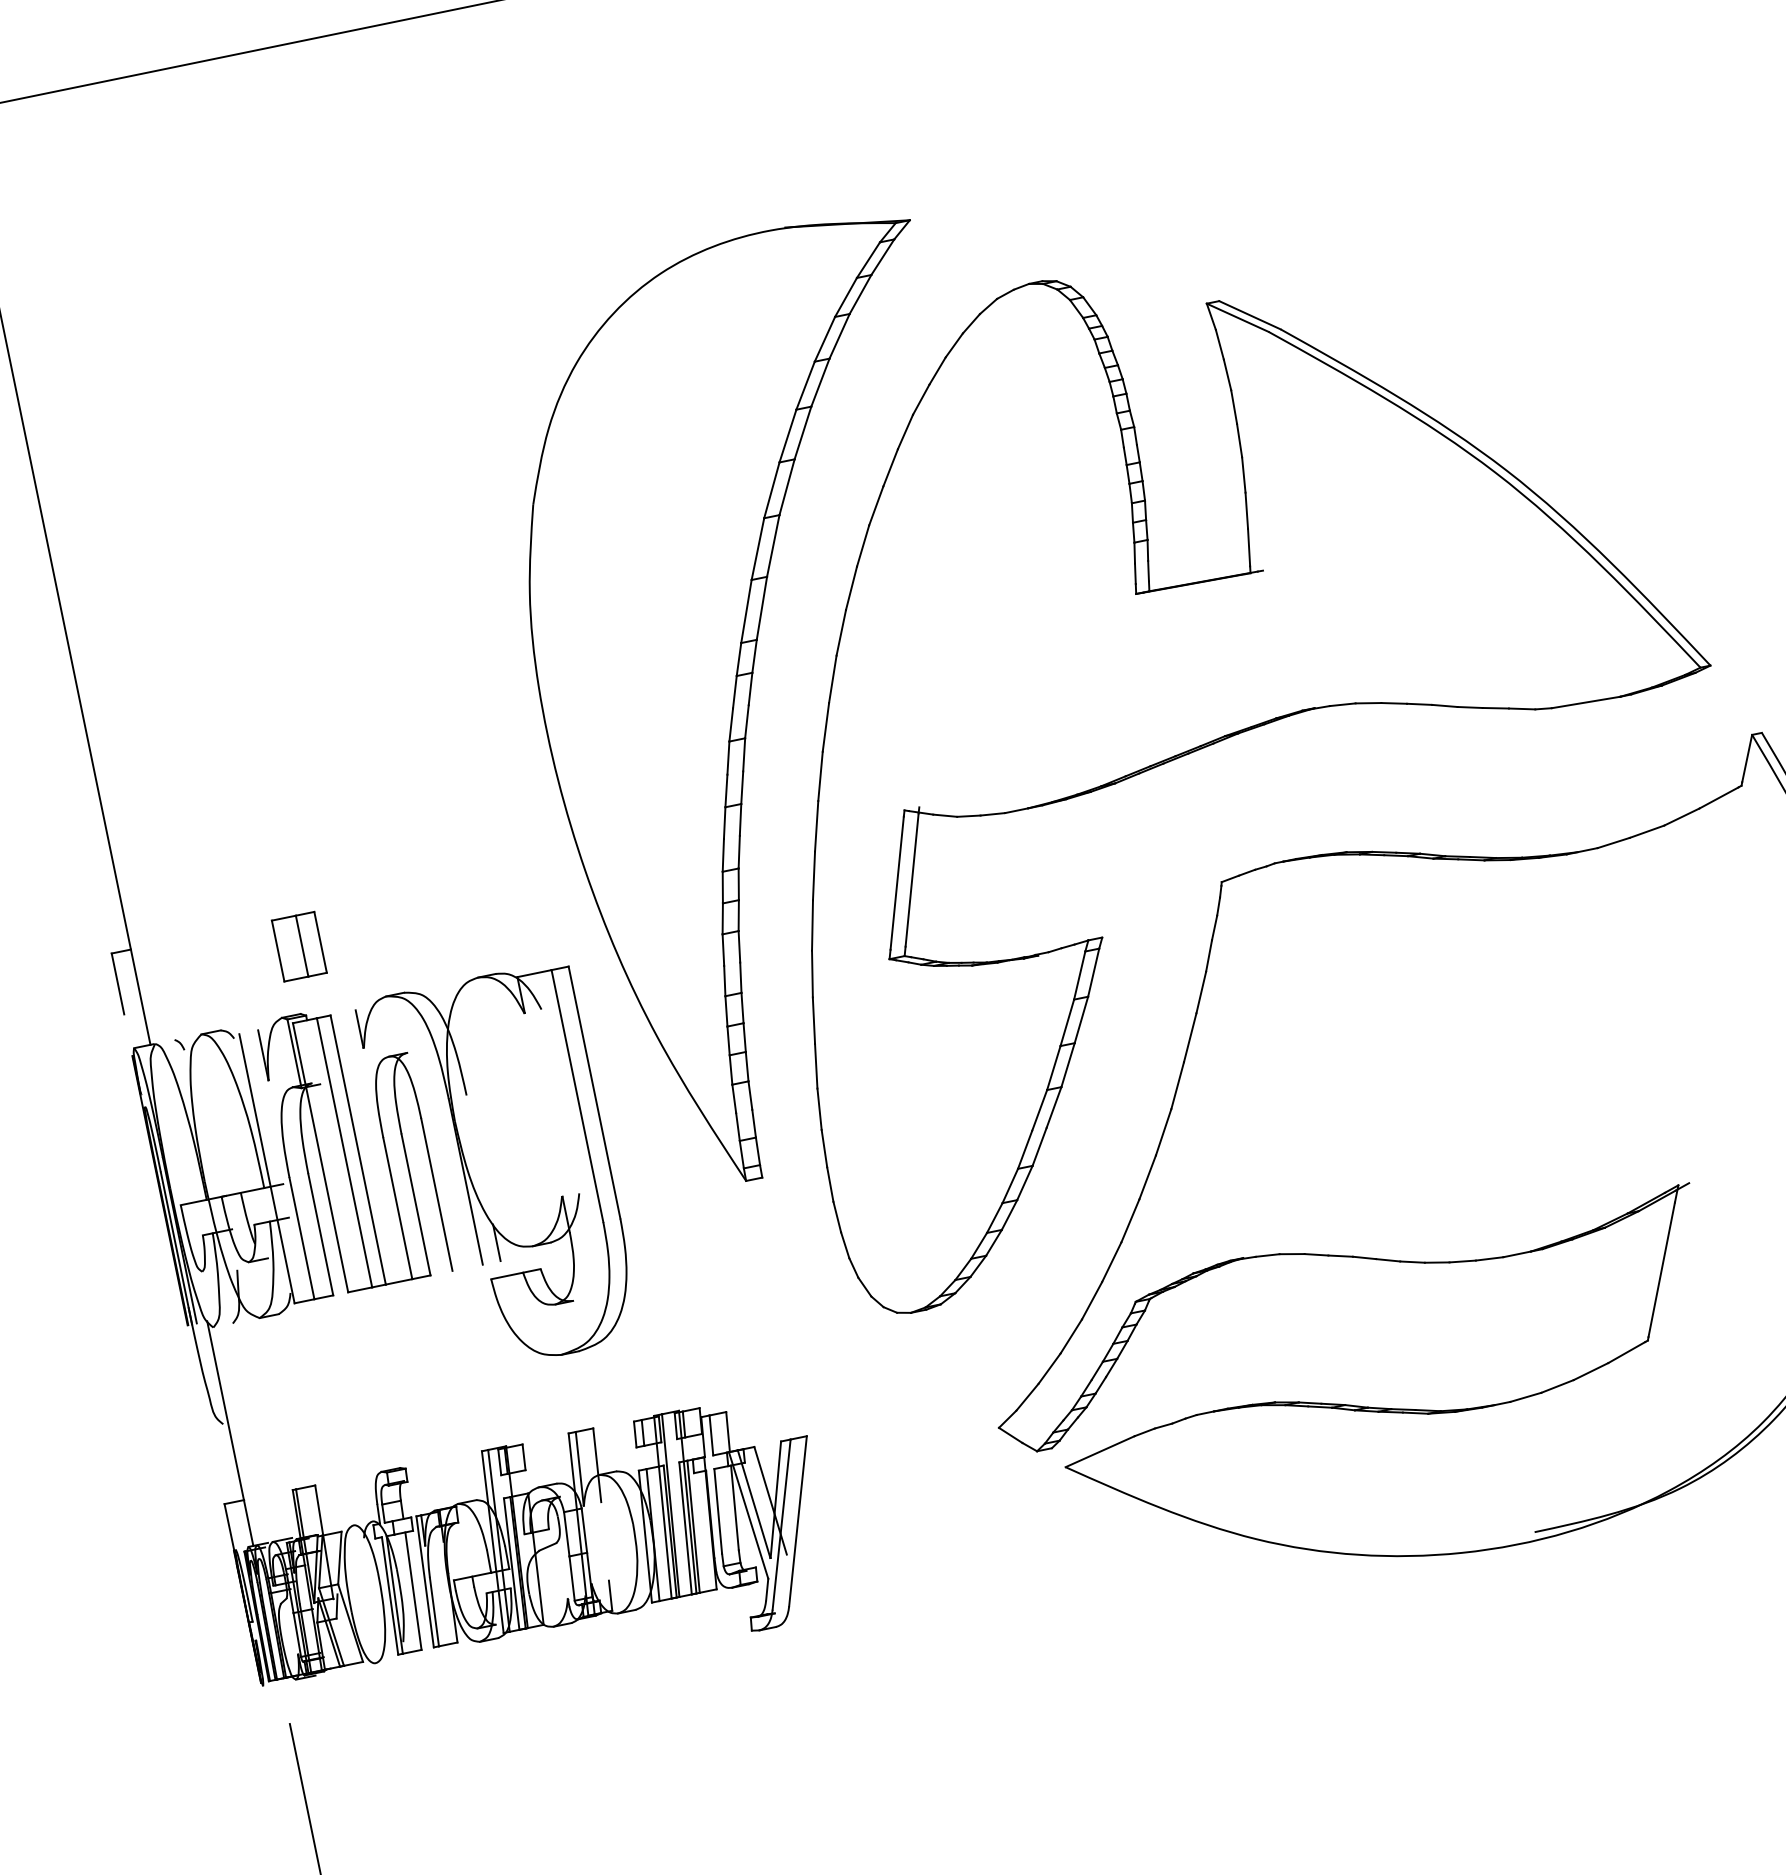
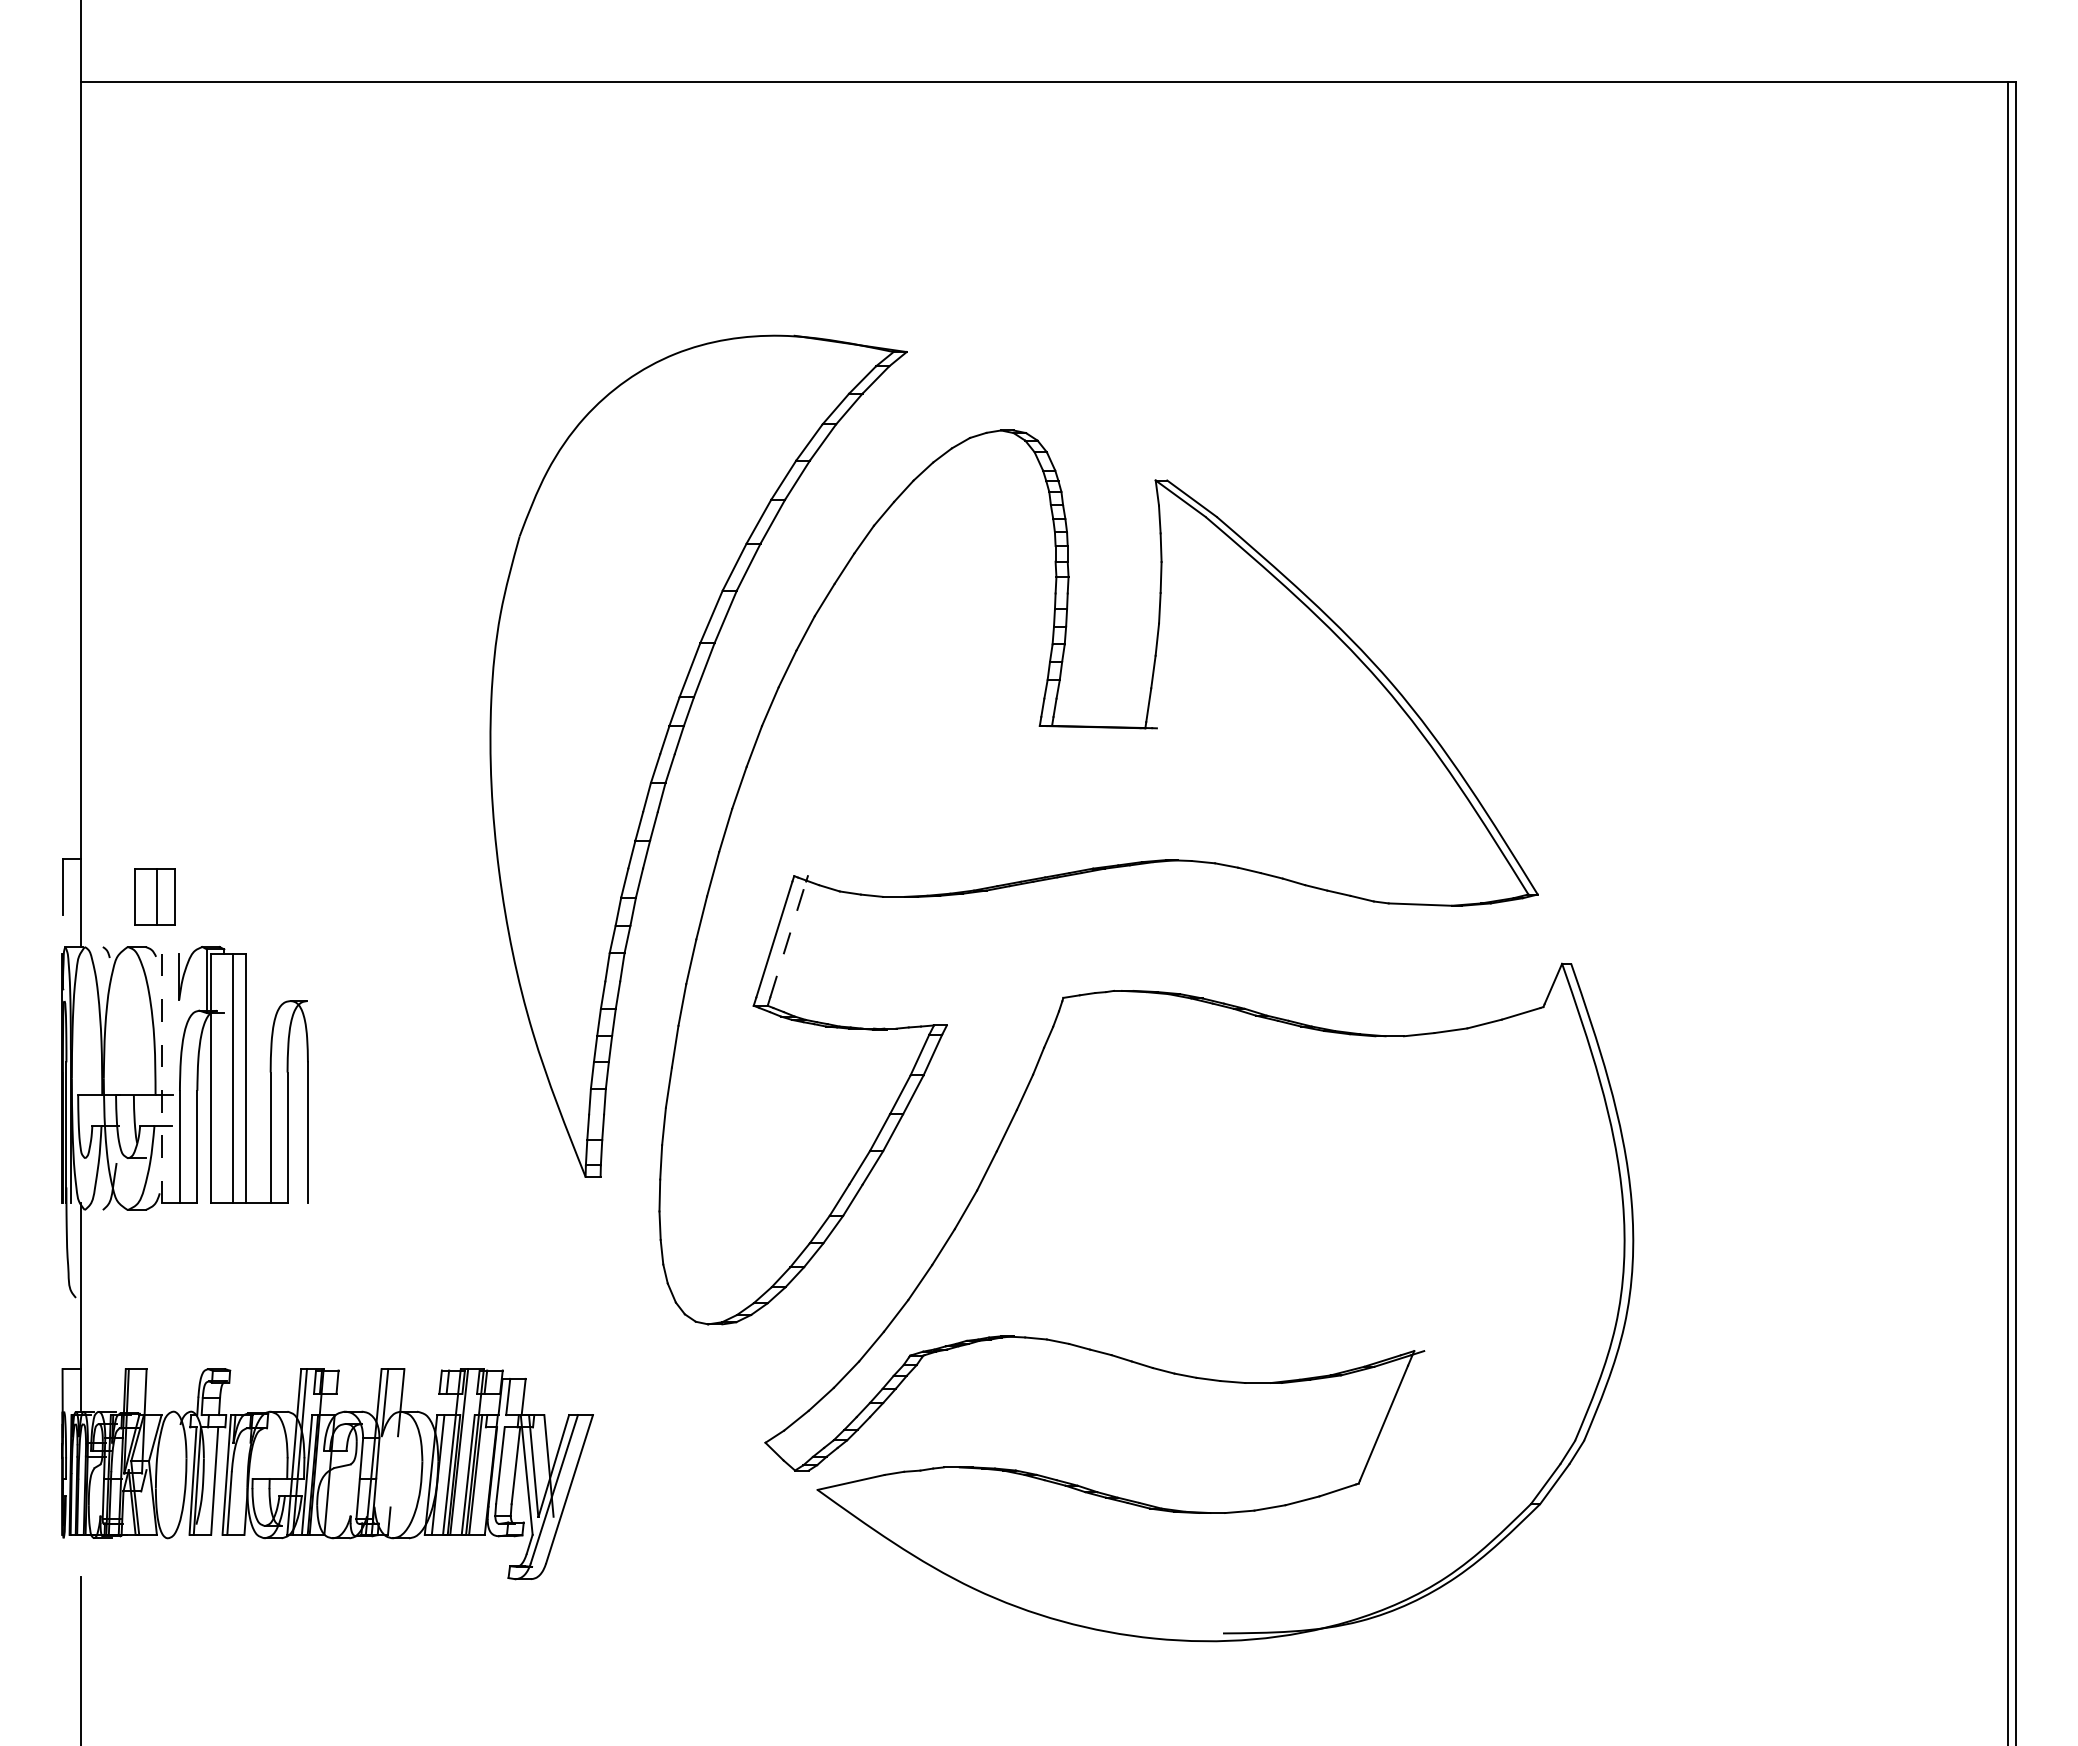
line: (912, 879) -> (788, 939), solid -> dashed
part: (298, 946) -> (154, 896), moved
line: (266, 1168) -> (161, 1078), solid -> dashed
part: (498, 1170) -> (367, 1122), removed

